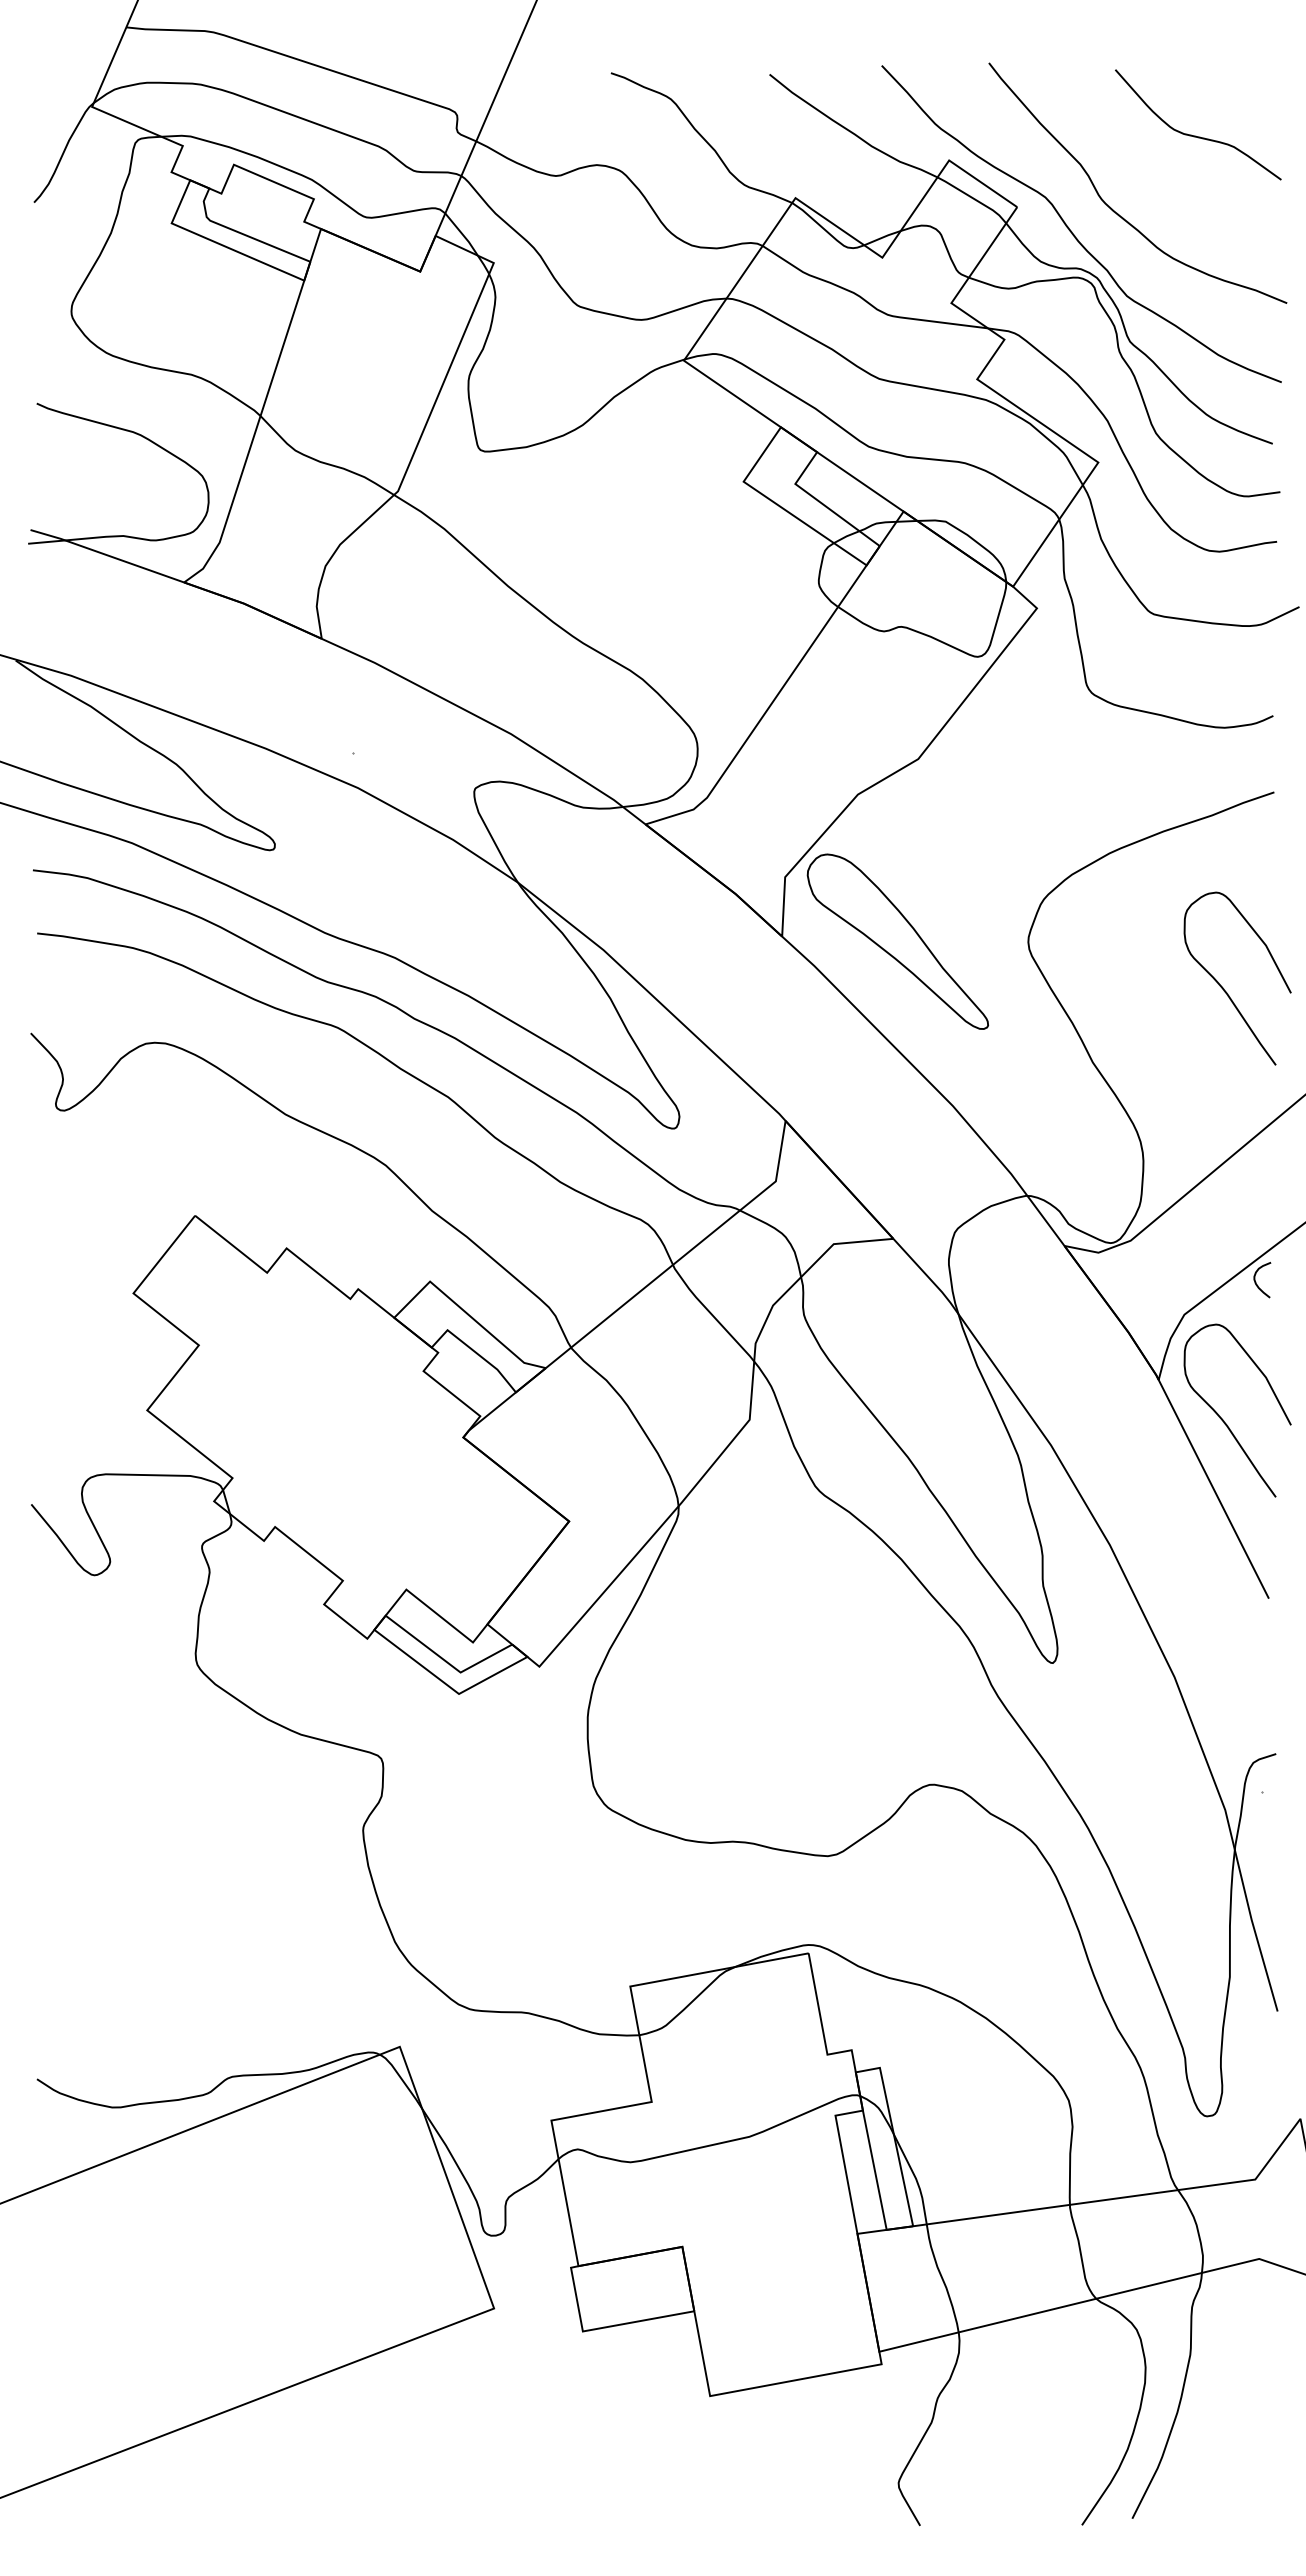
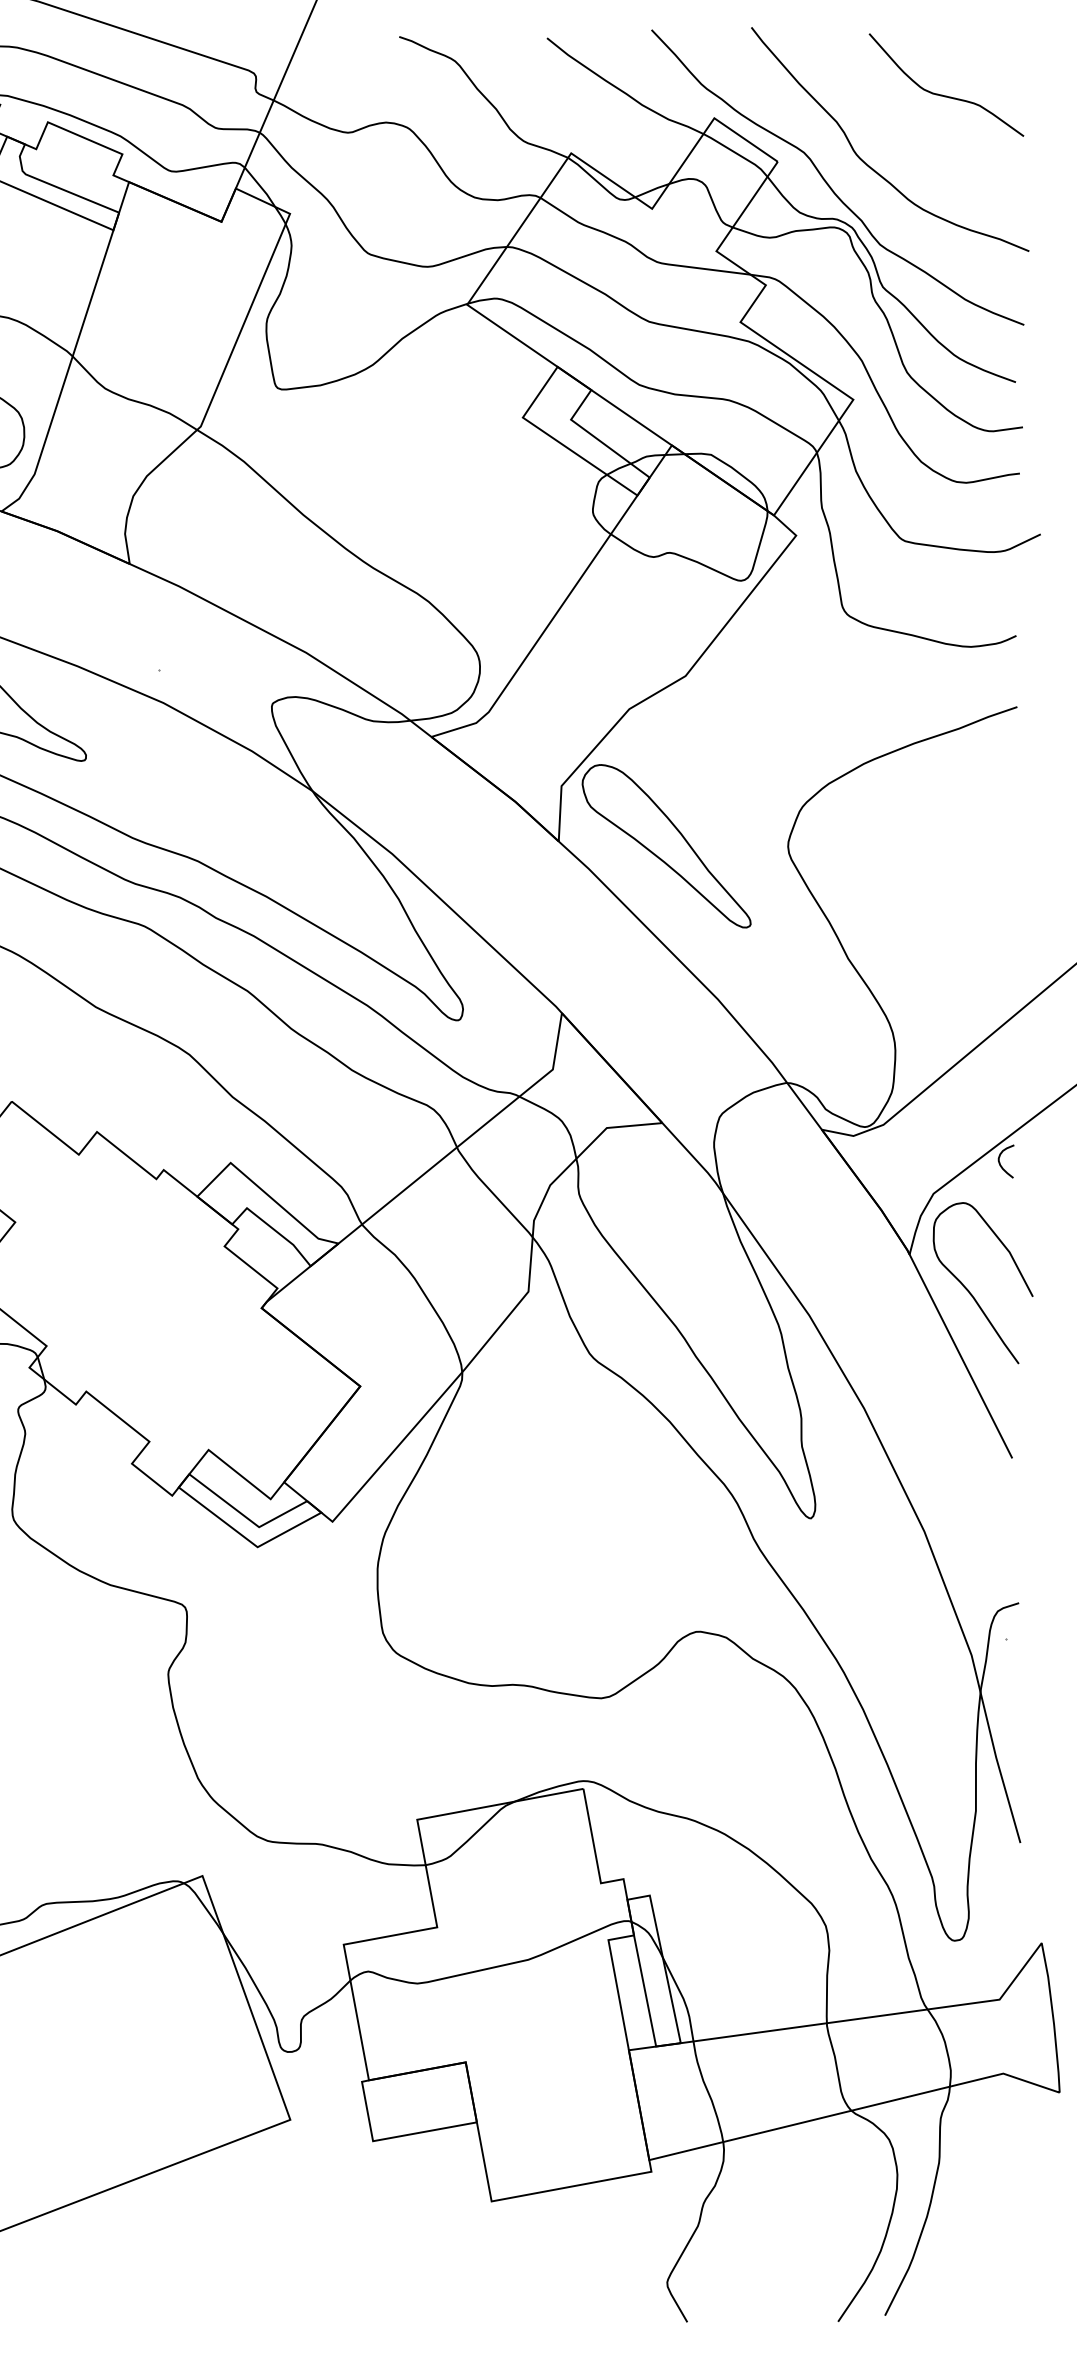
curve: (1224, 988) -> (970, 889), removed

